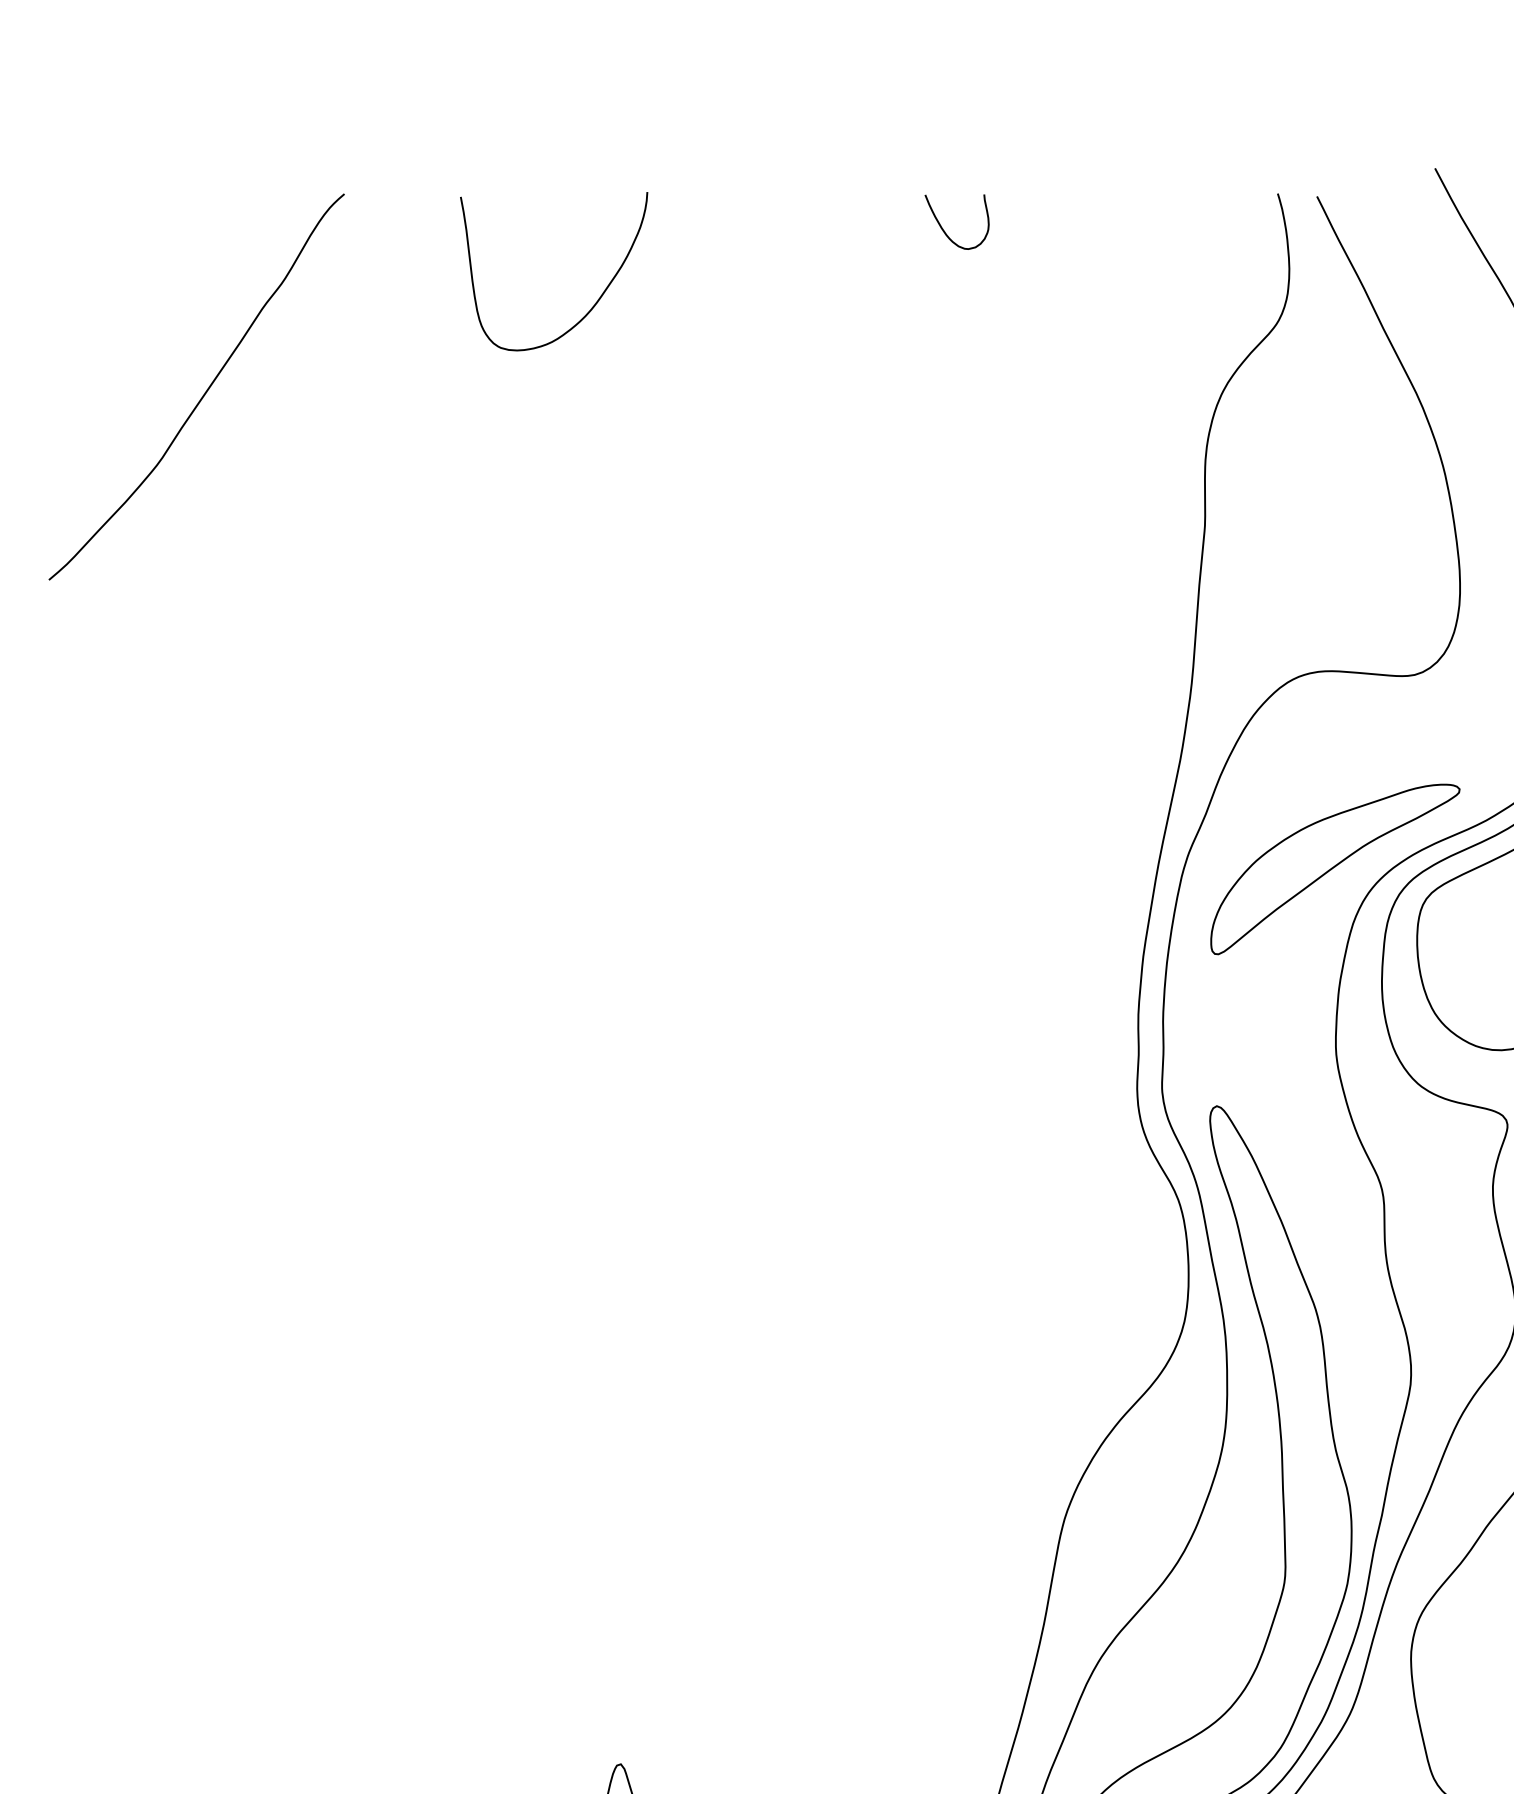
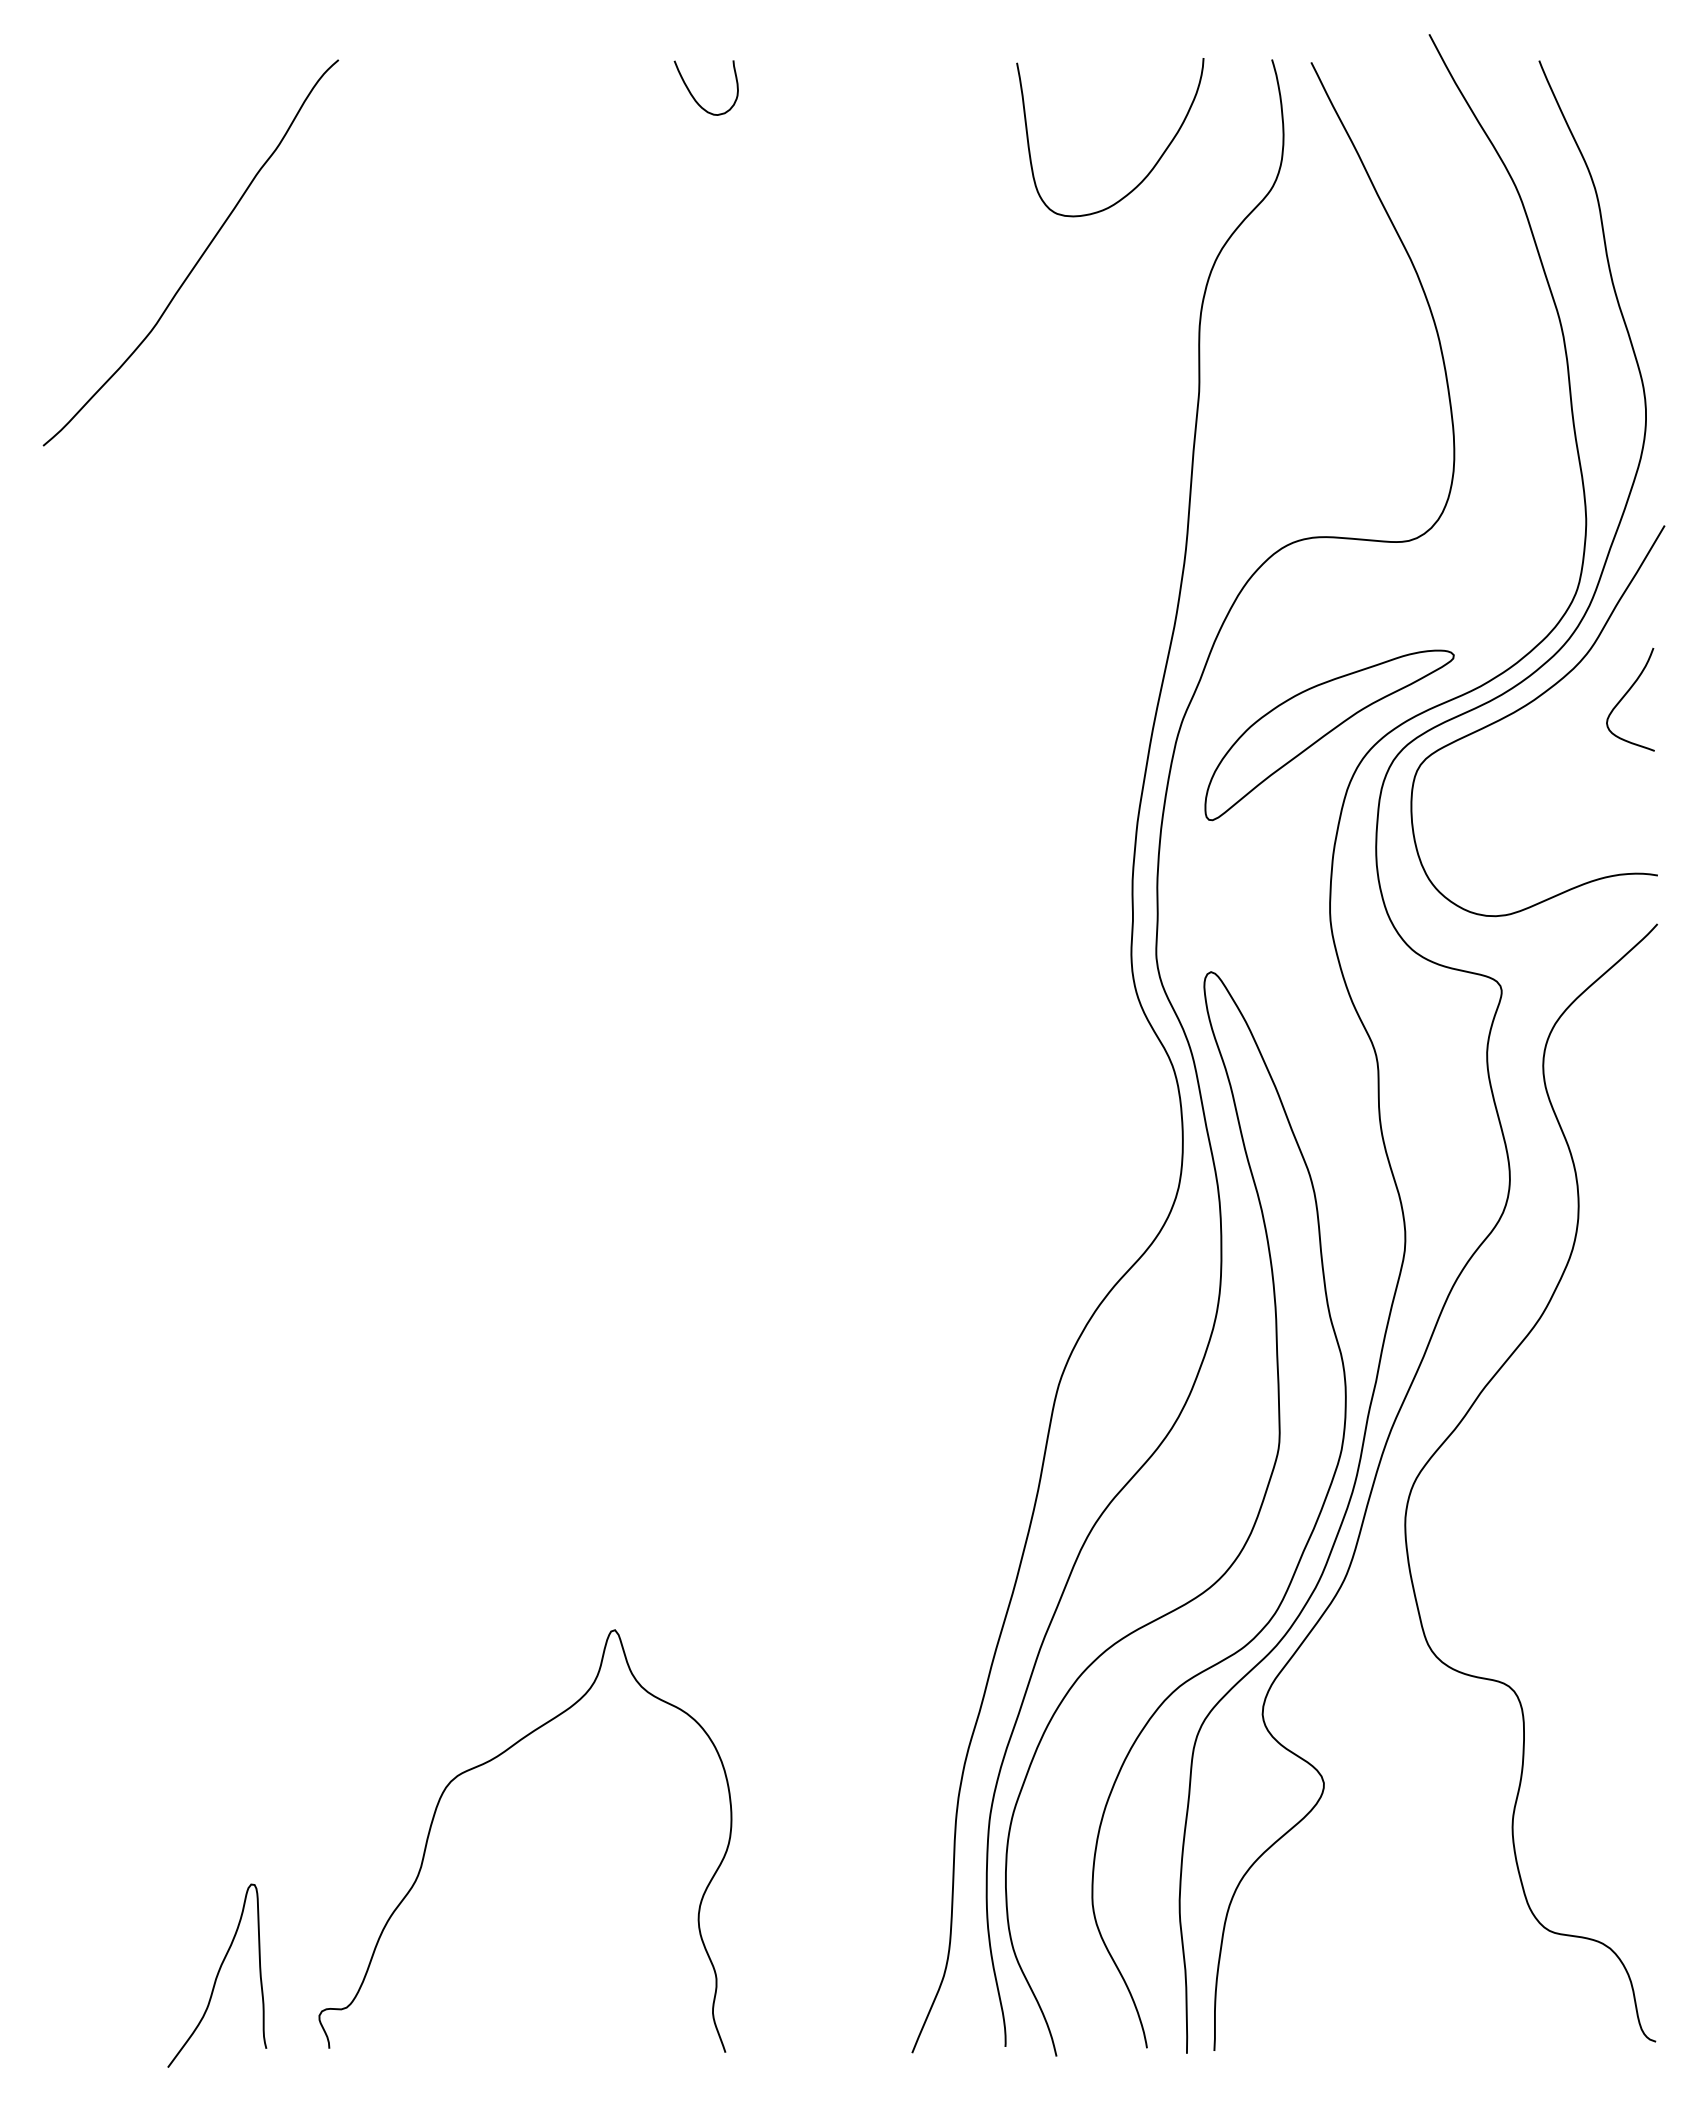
curve: (943, 228) -> (692, 94), moved
curve: (596, 301) -> (1152, 167), moved

